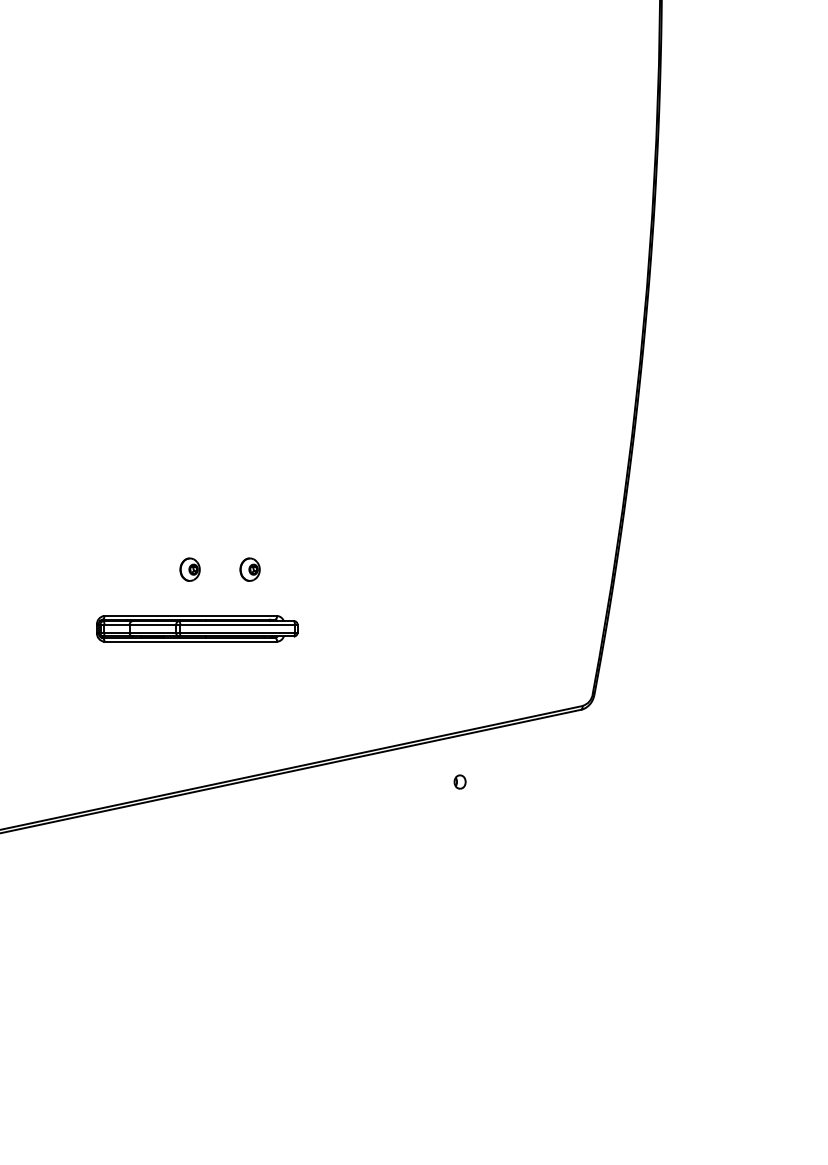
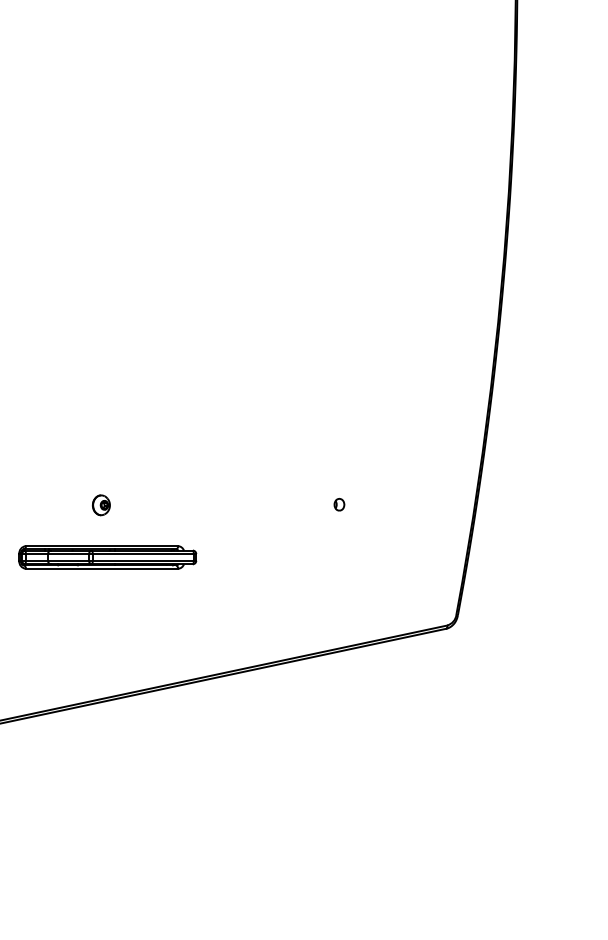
part: (249, 569) -> (153, 505), removed
part: (459, 781) -> (338, 504), moved

